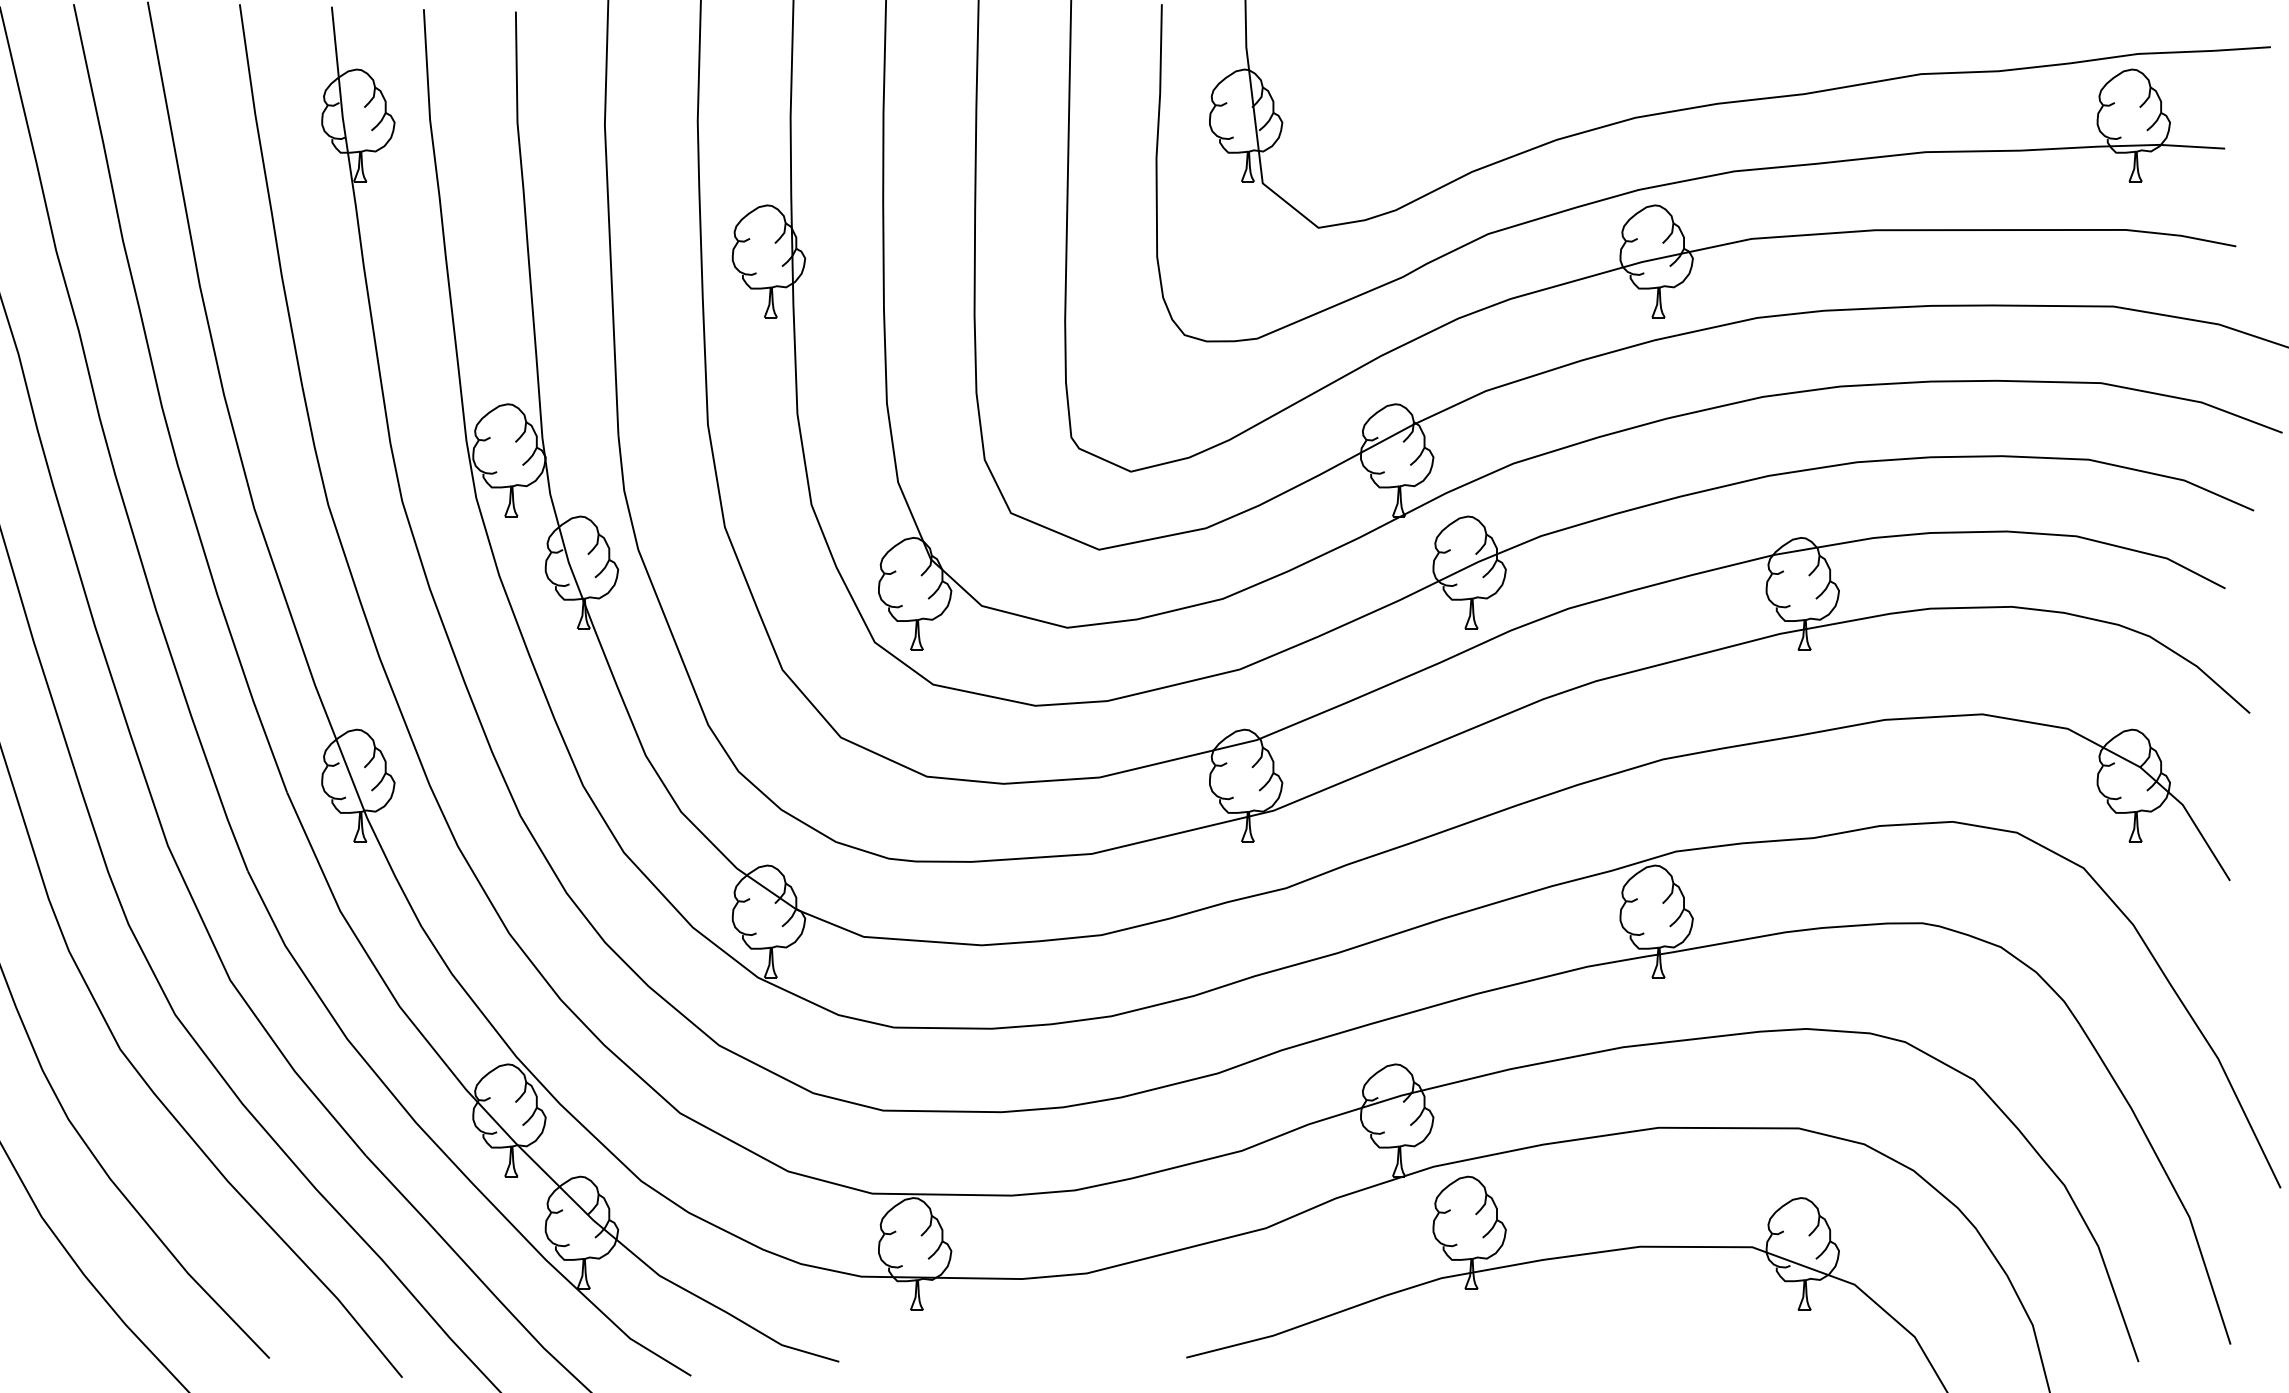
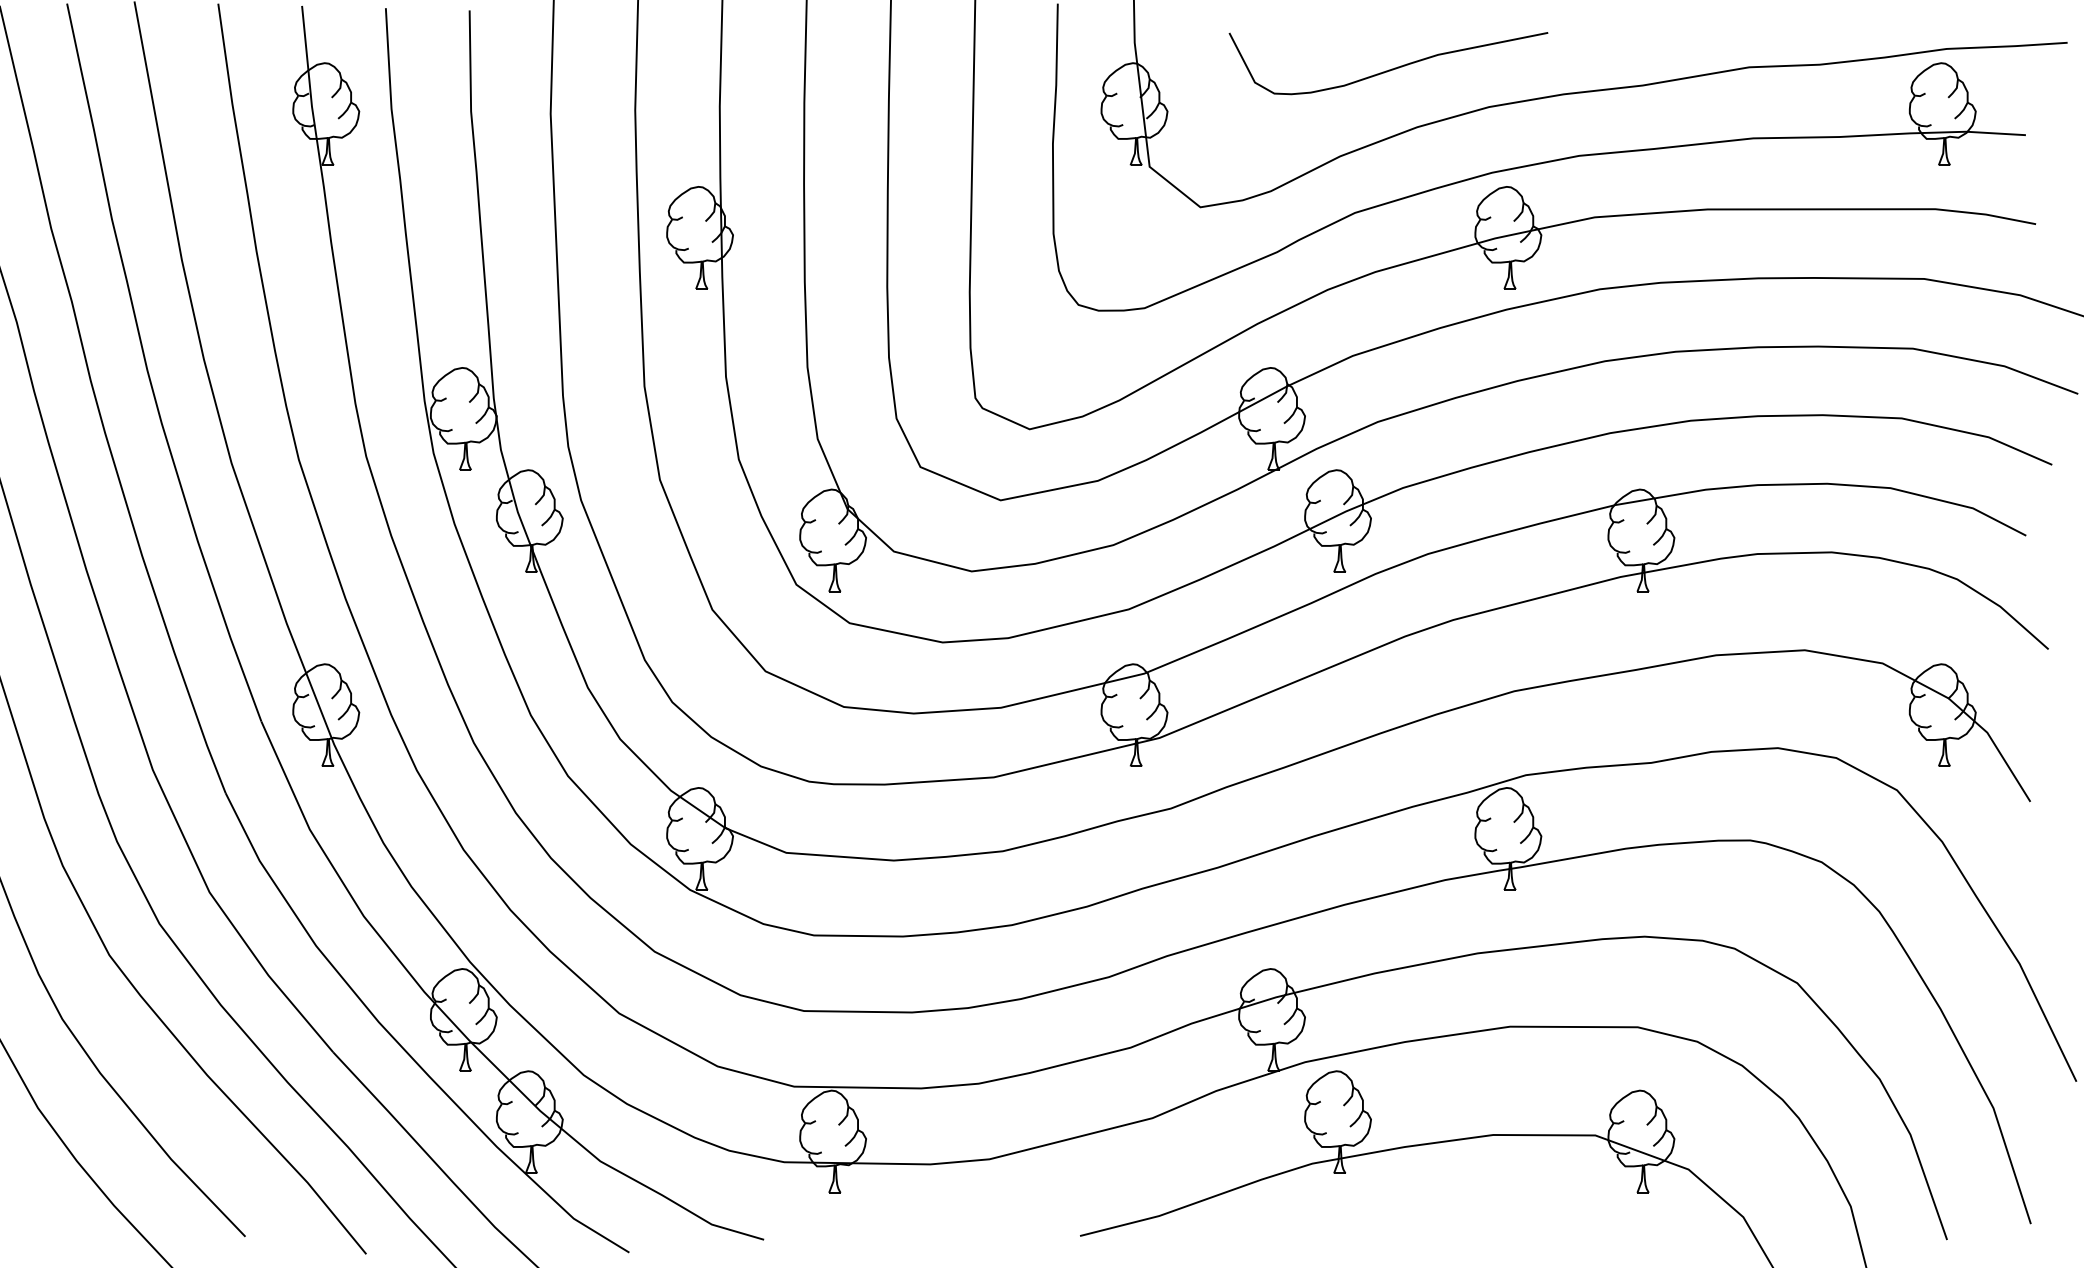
curve: (1528, 75) -> (1391, 68), added

